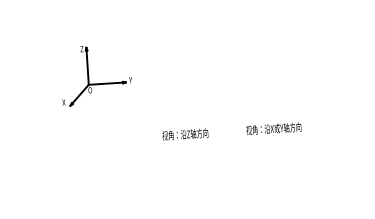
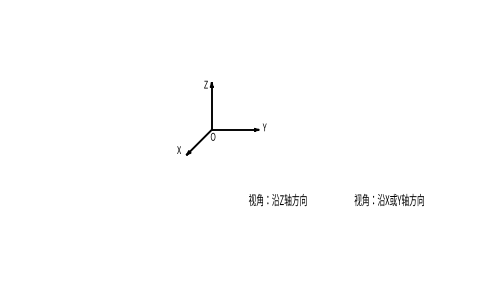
part: (88, 74) -> (212, 117), moved

